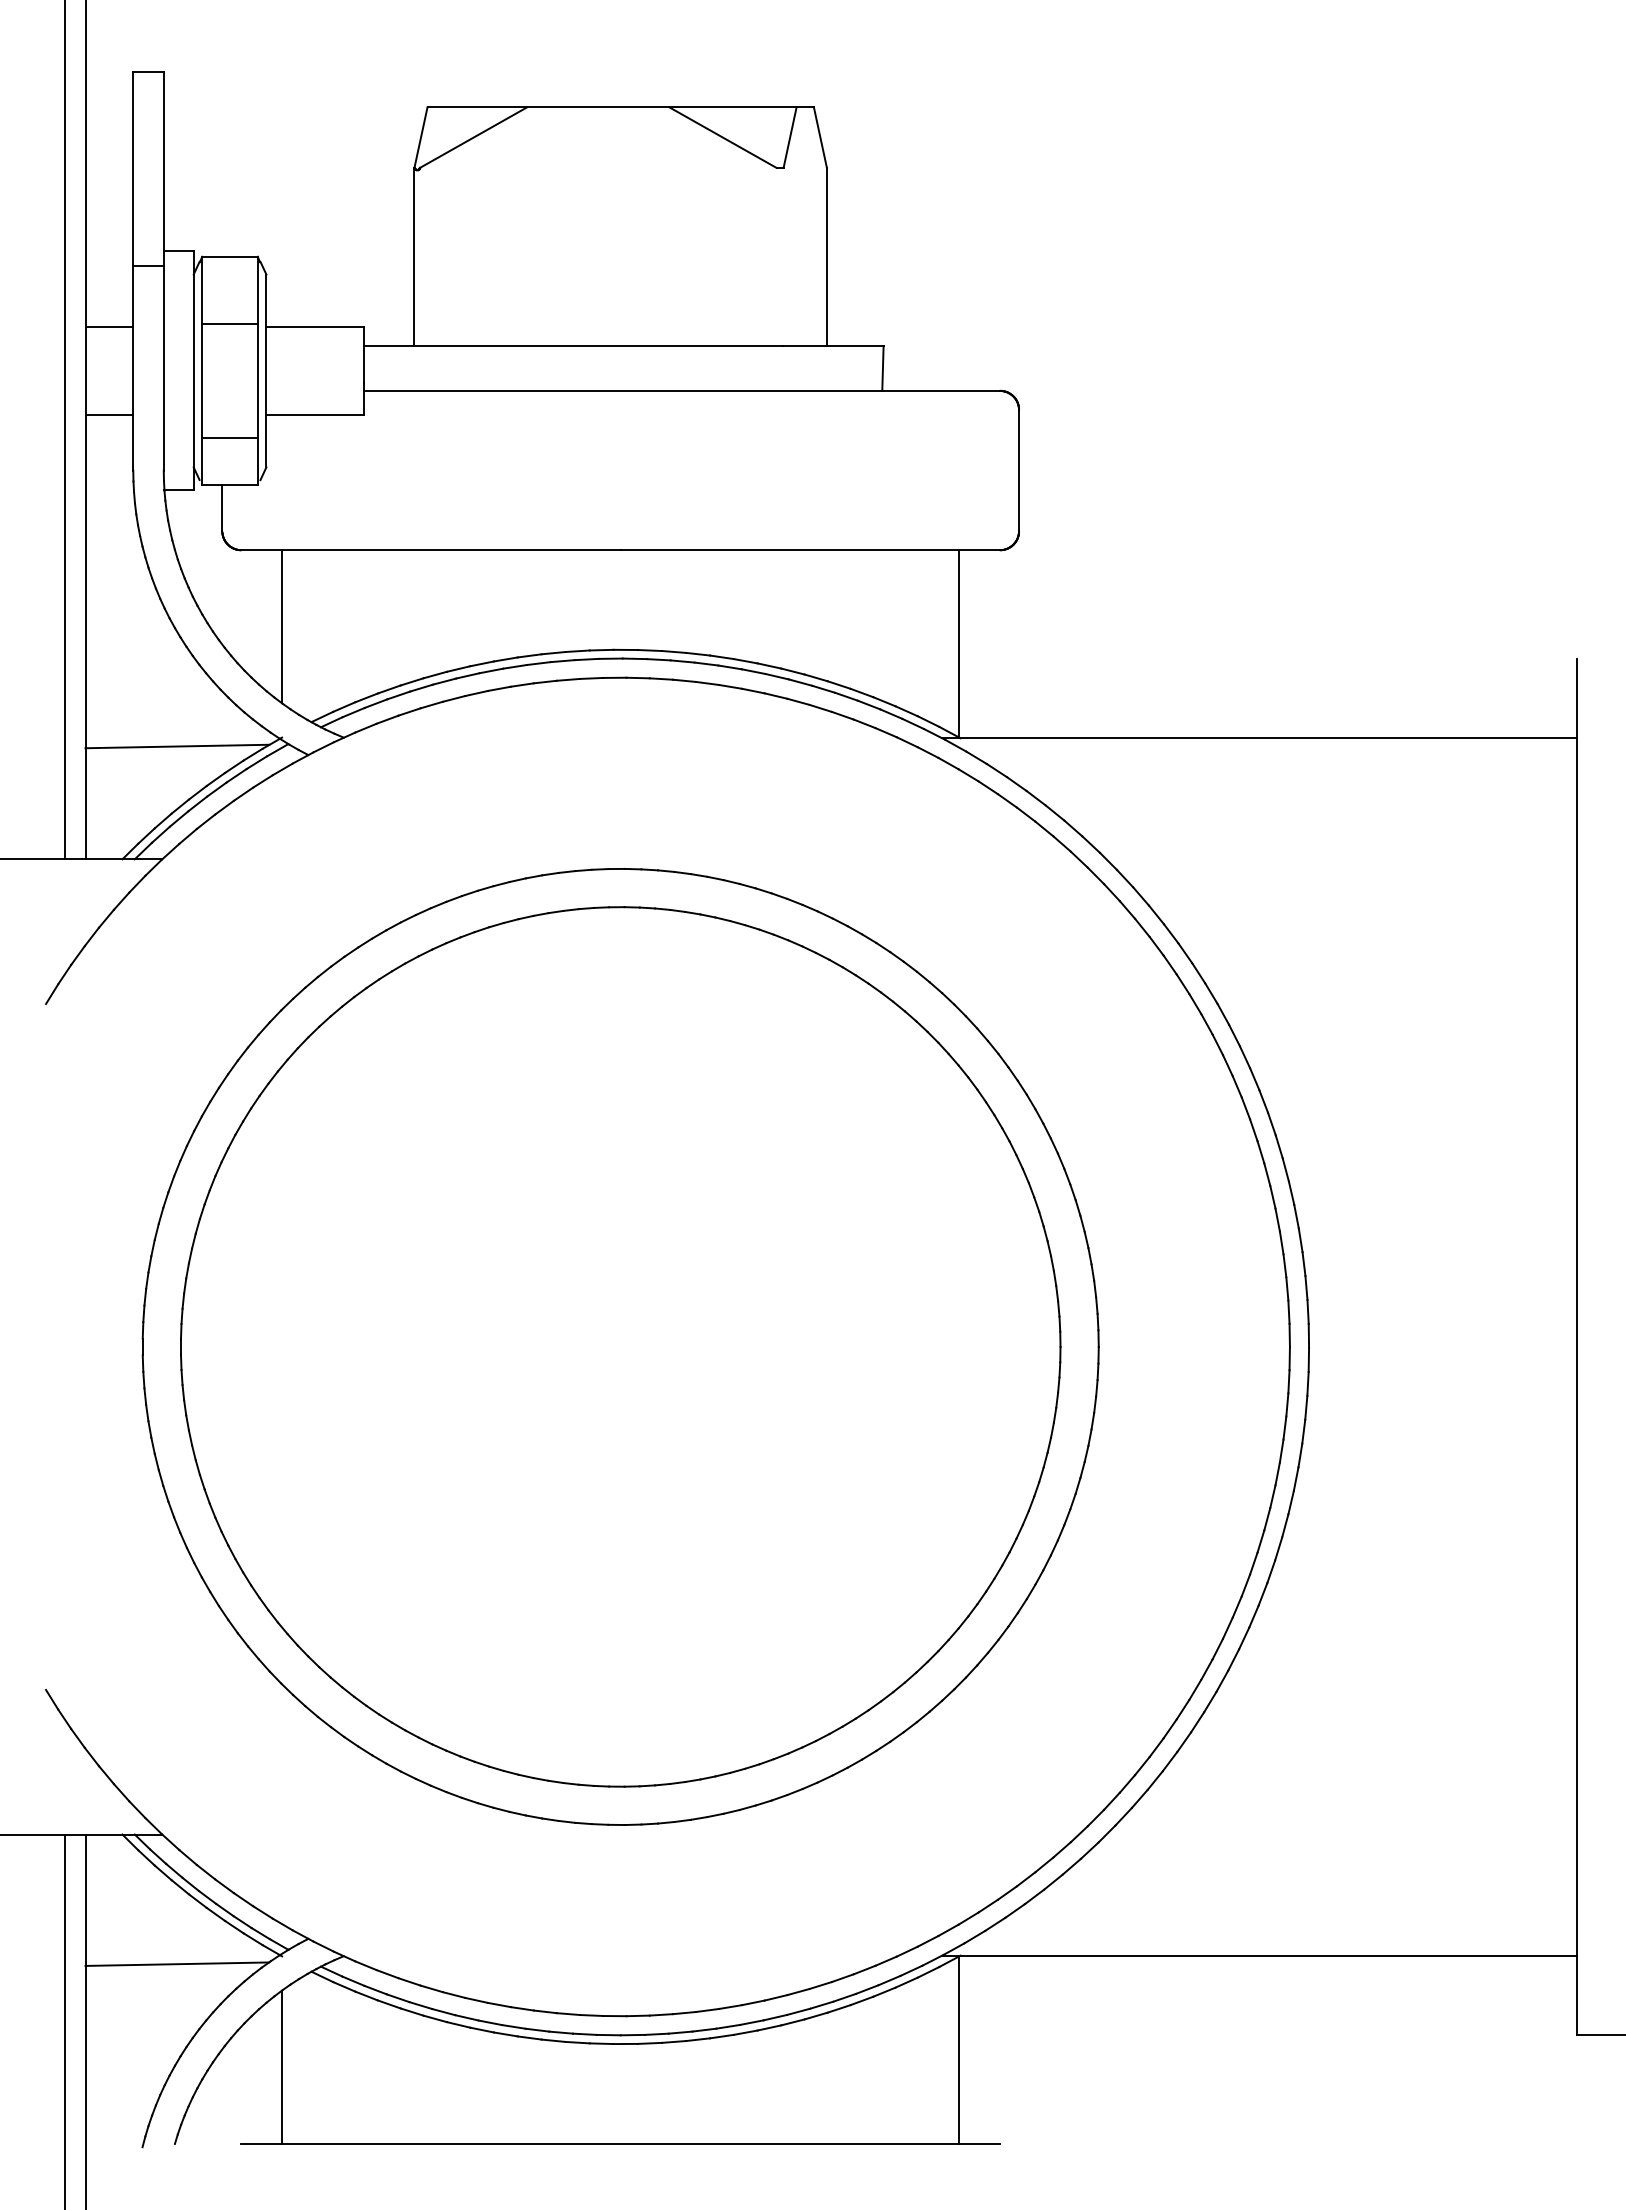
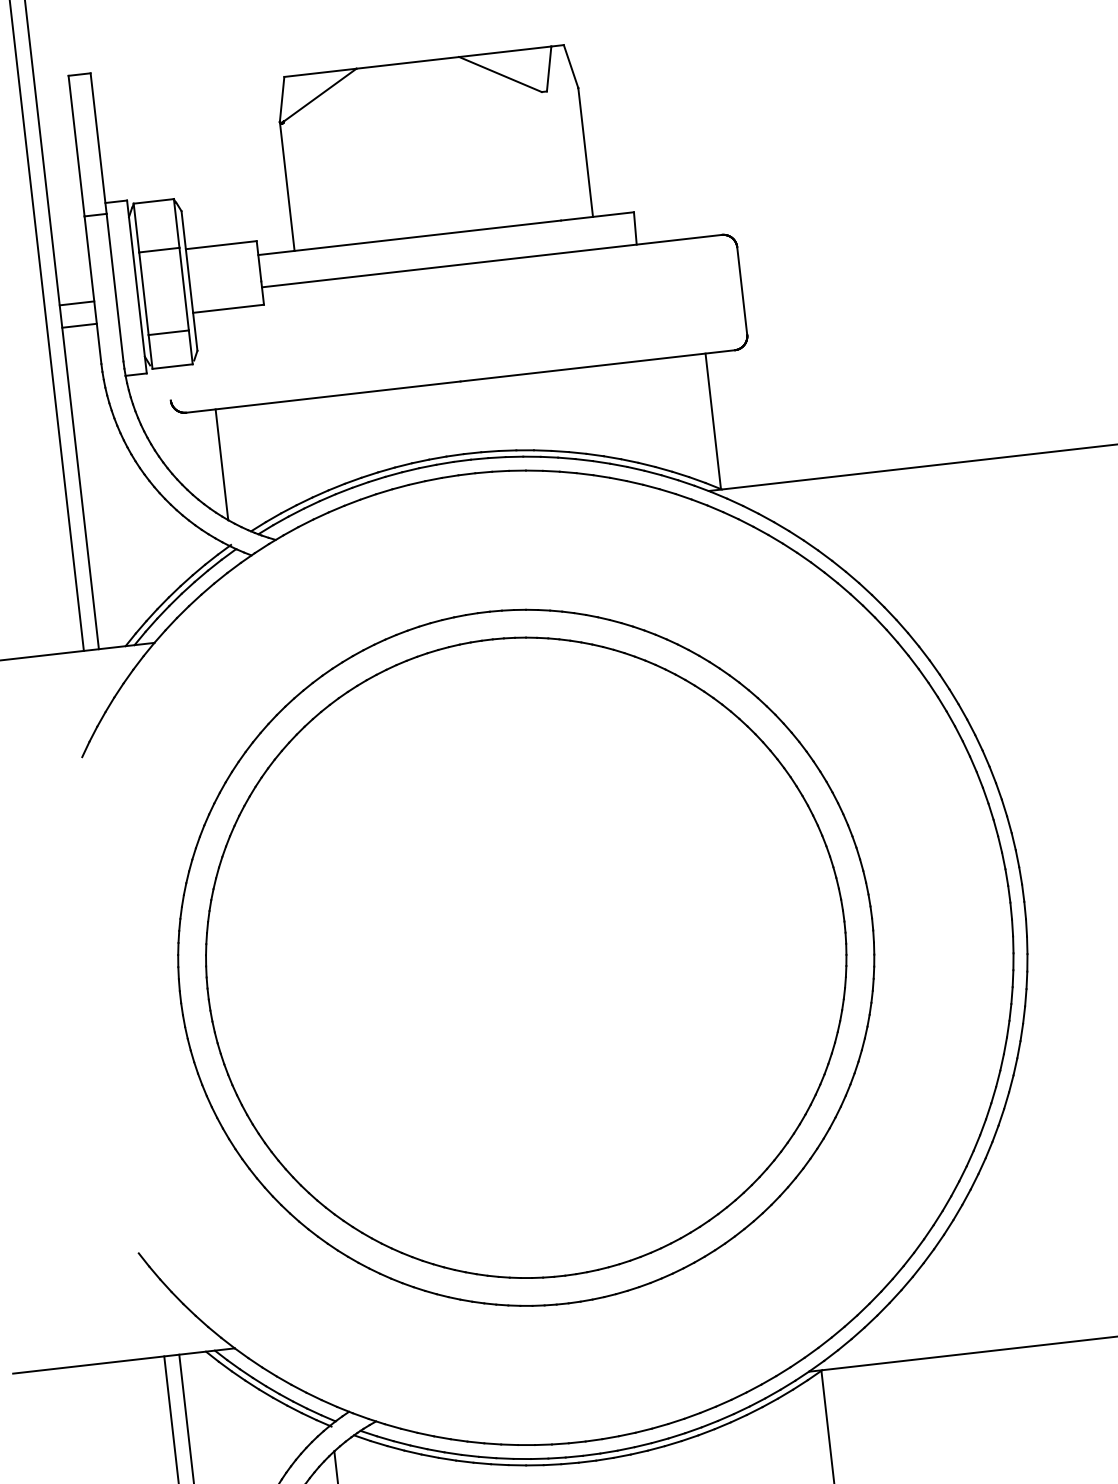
line: (109, 327) -> (77, 303), moved
line: (222, 508) -> (169, 384), removed
line: (177, 746) -> (156, 560), removed
line: (177, 1963) -> (256, 1440), removed

